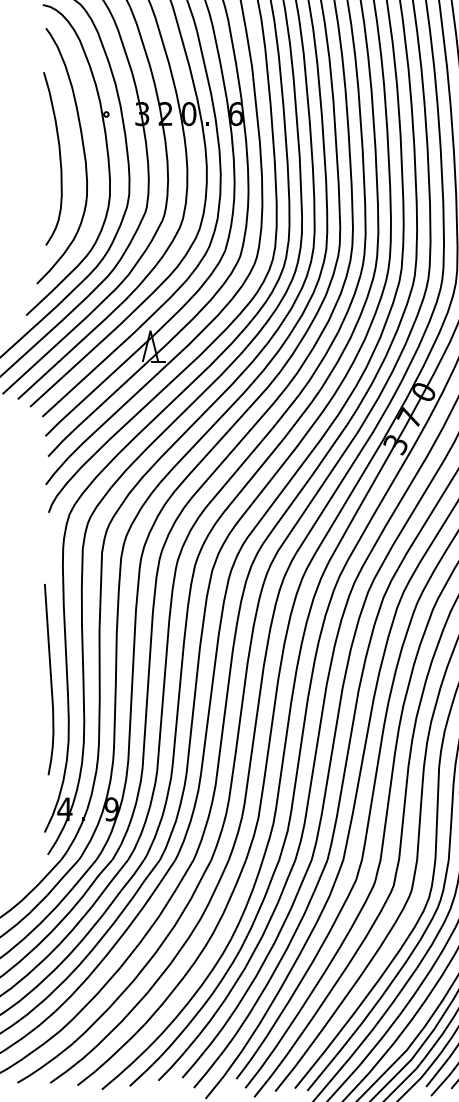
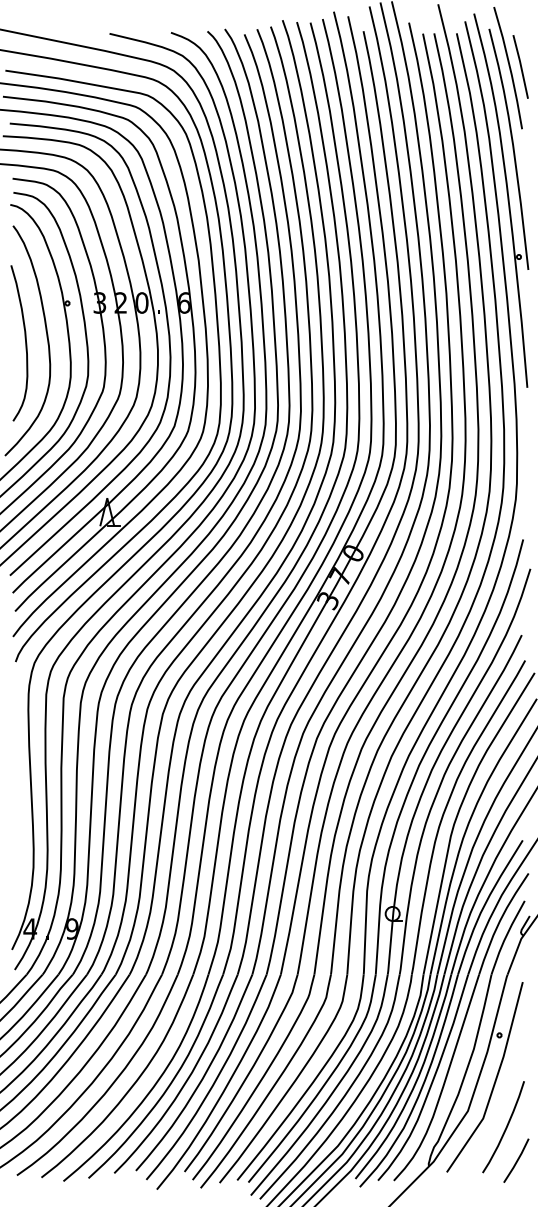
curve: (49, 678) -> (16, 811), removed

